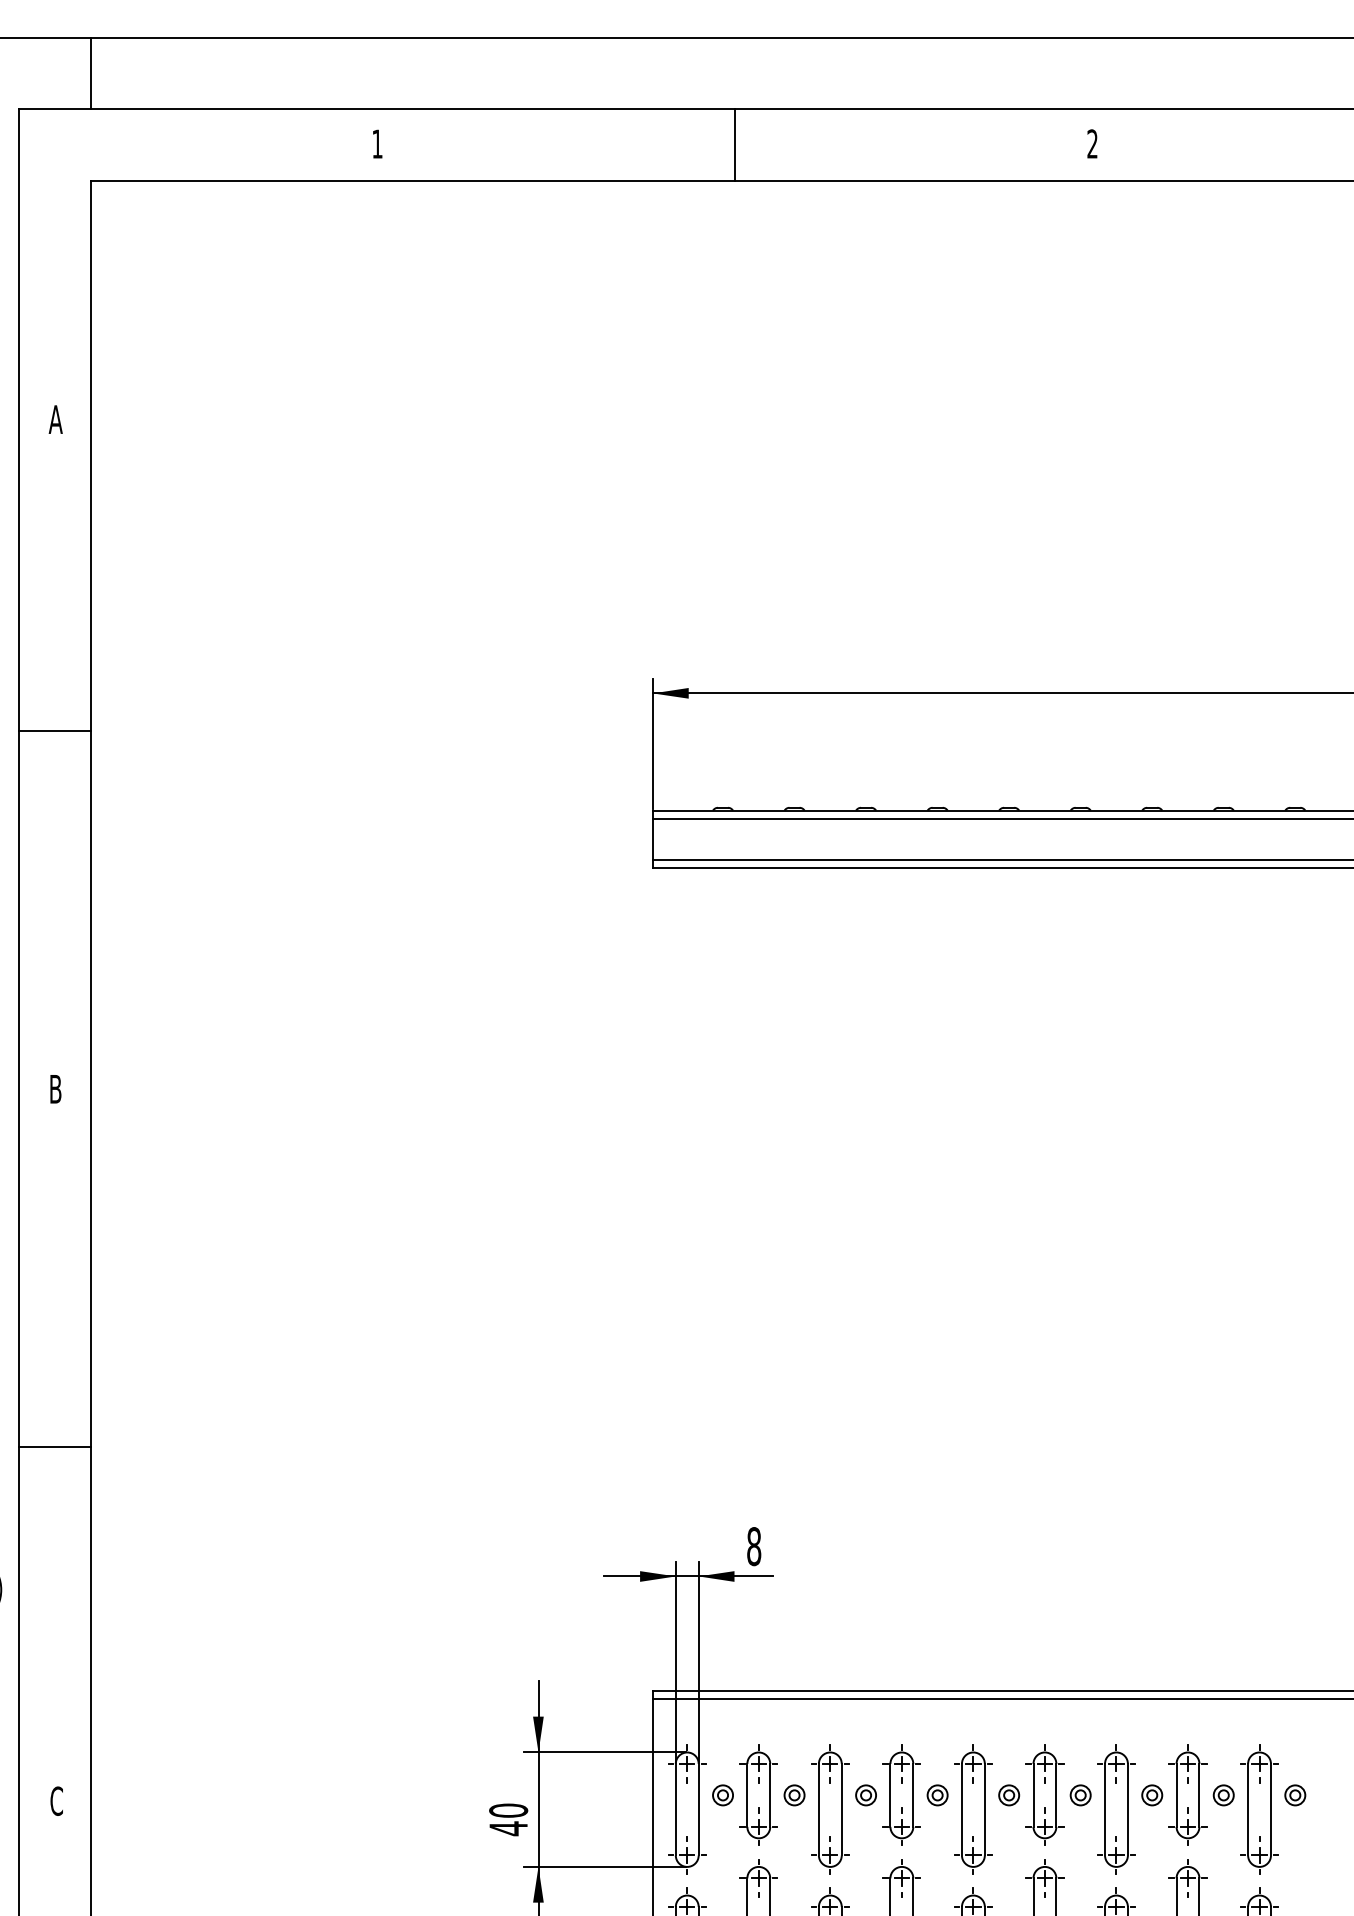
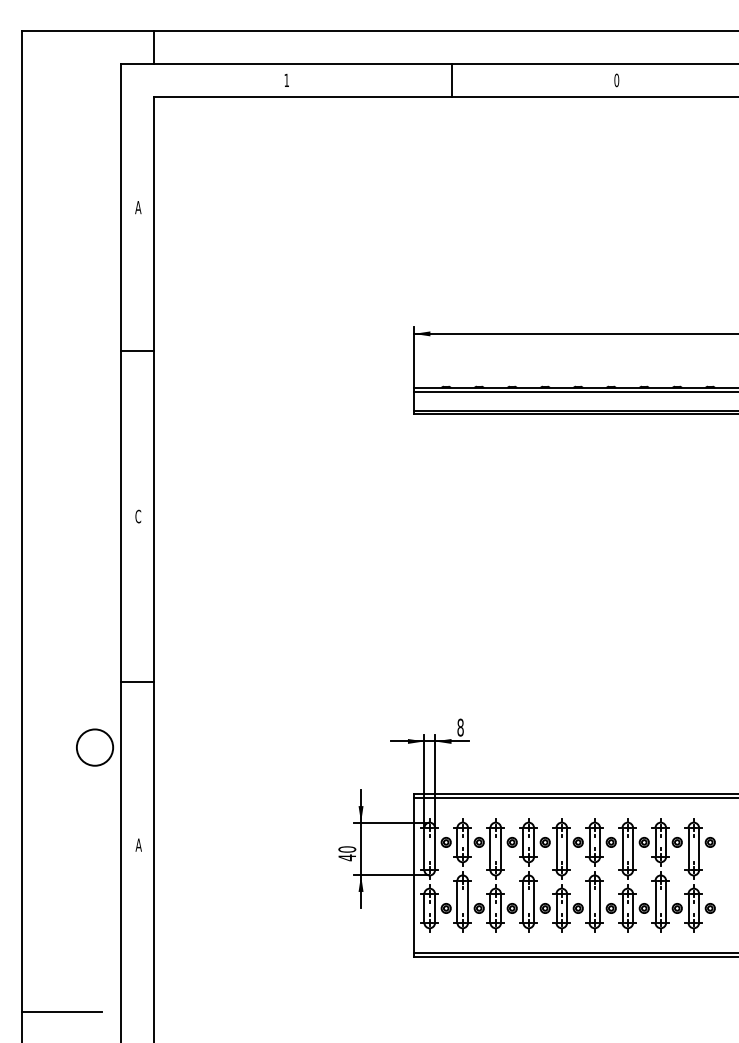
text: (1091, 144) -> (616, 80), 2 -> 0
text: (56, 1089) -> (138, 516), B -> C
text: (56, 1799) -> (138, 844), C -> A

